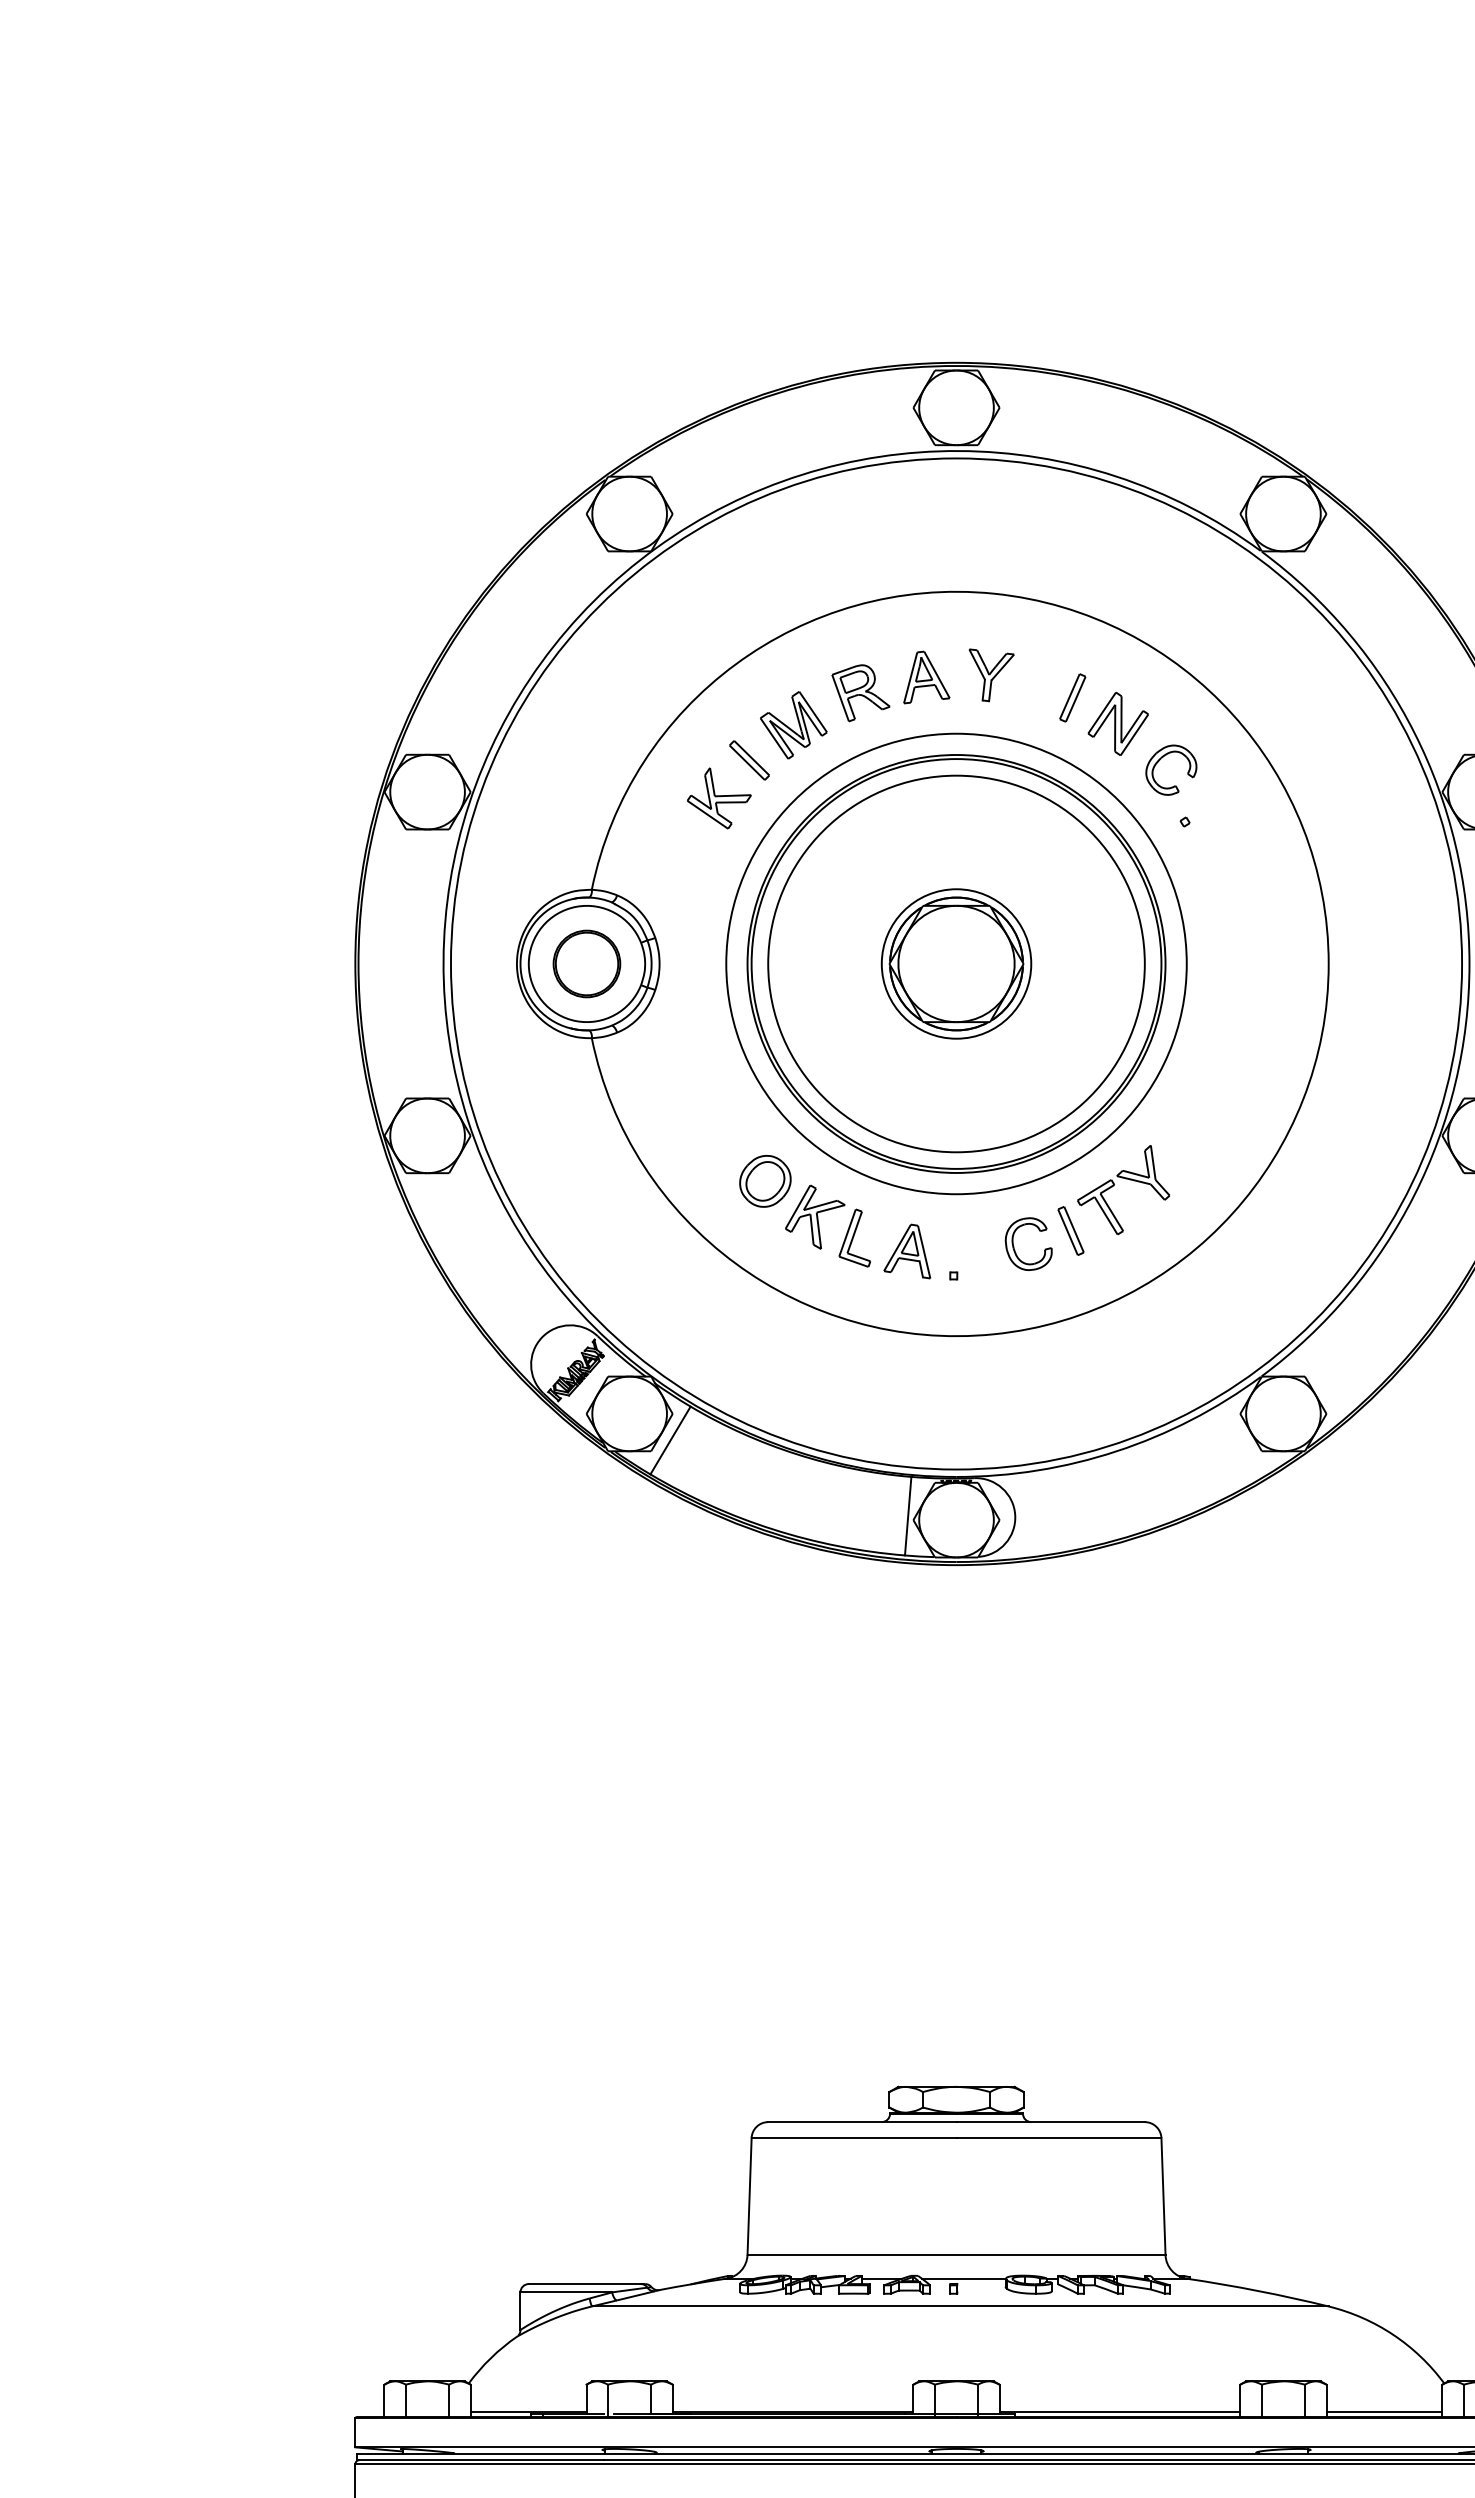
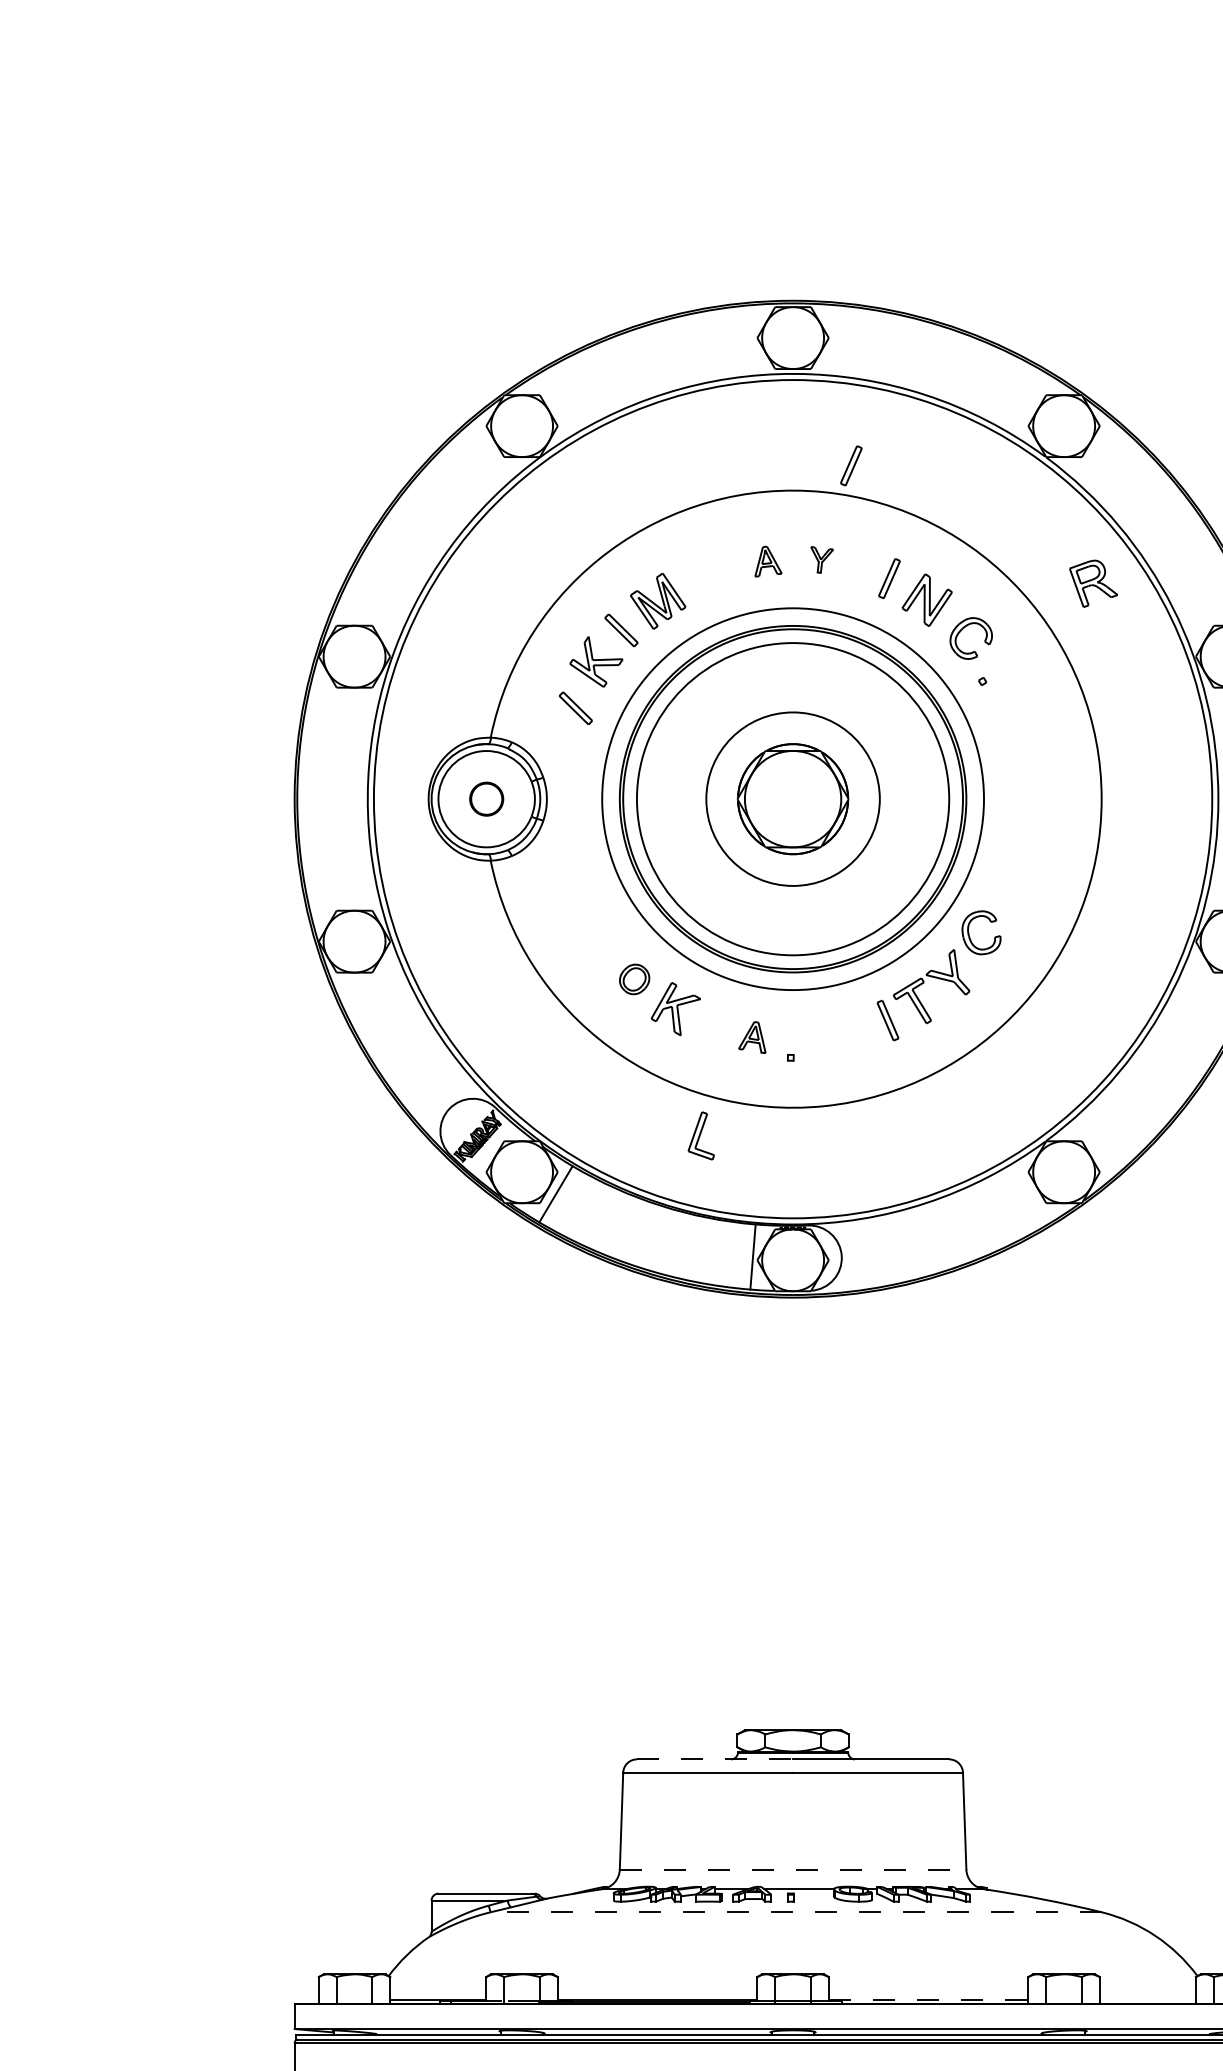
part: (1026, 561) -> (851, 465), added
part: (991, 675) -> (822, 560), size x0.6
part: (926, 677) -> (768, 561), size x0.7
part: (860, 693) -> (1093, 584), moved
part: (694, 854) -> (575, 708), added
part: (586, 963) -> (486, 798), size x0.6
circle: (956, 963) -> (793, 798), size x1.4
part: (765, 1181) -> (634, 979), size x0.7
part: (854, 1237) -> (701, 1135), moved
part: (1014, 1246) -> (969, 934), moved
part: (907, 1251) -> (752, 1037), size x0.7
line: (862, 2122) -> (715, 1759), solid -> dashed
line: (956, 2254) -> (793, 1869), solid -> dashed
line: (959, 2306) -> (795, 1912), solid -> dashed
line: (1120, 2412) -> (929, 2000), solid -> dashed
line: (1384, 2412) -> (1147, 2000), removed

